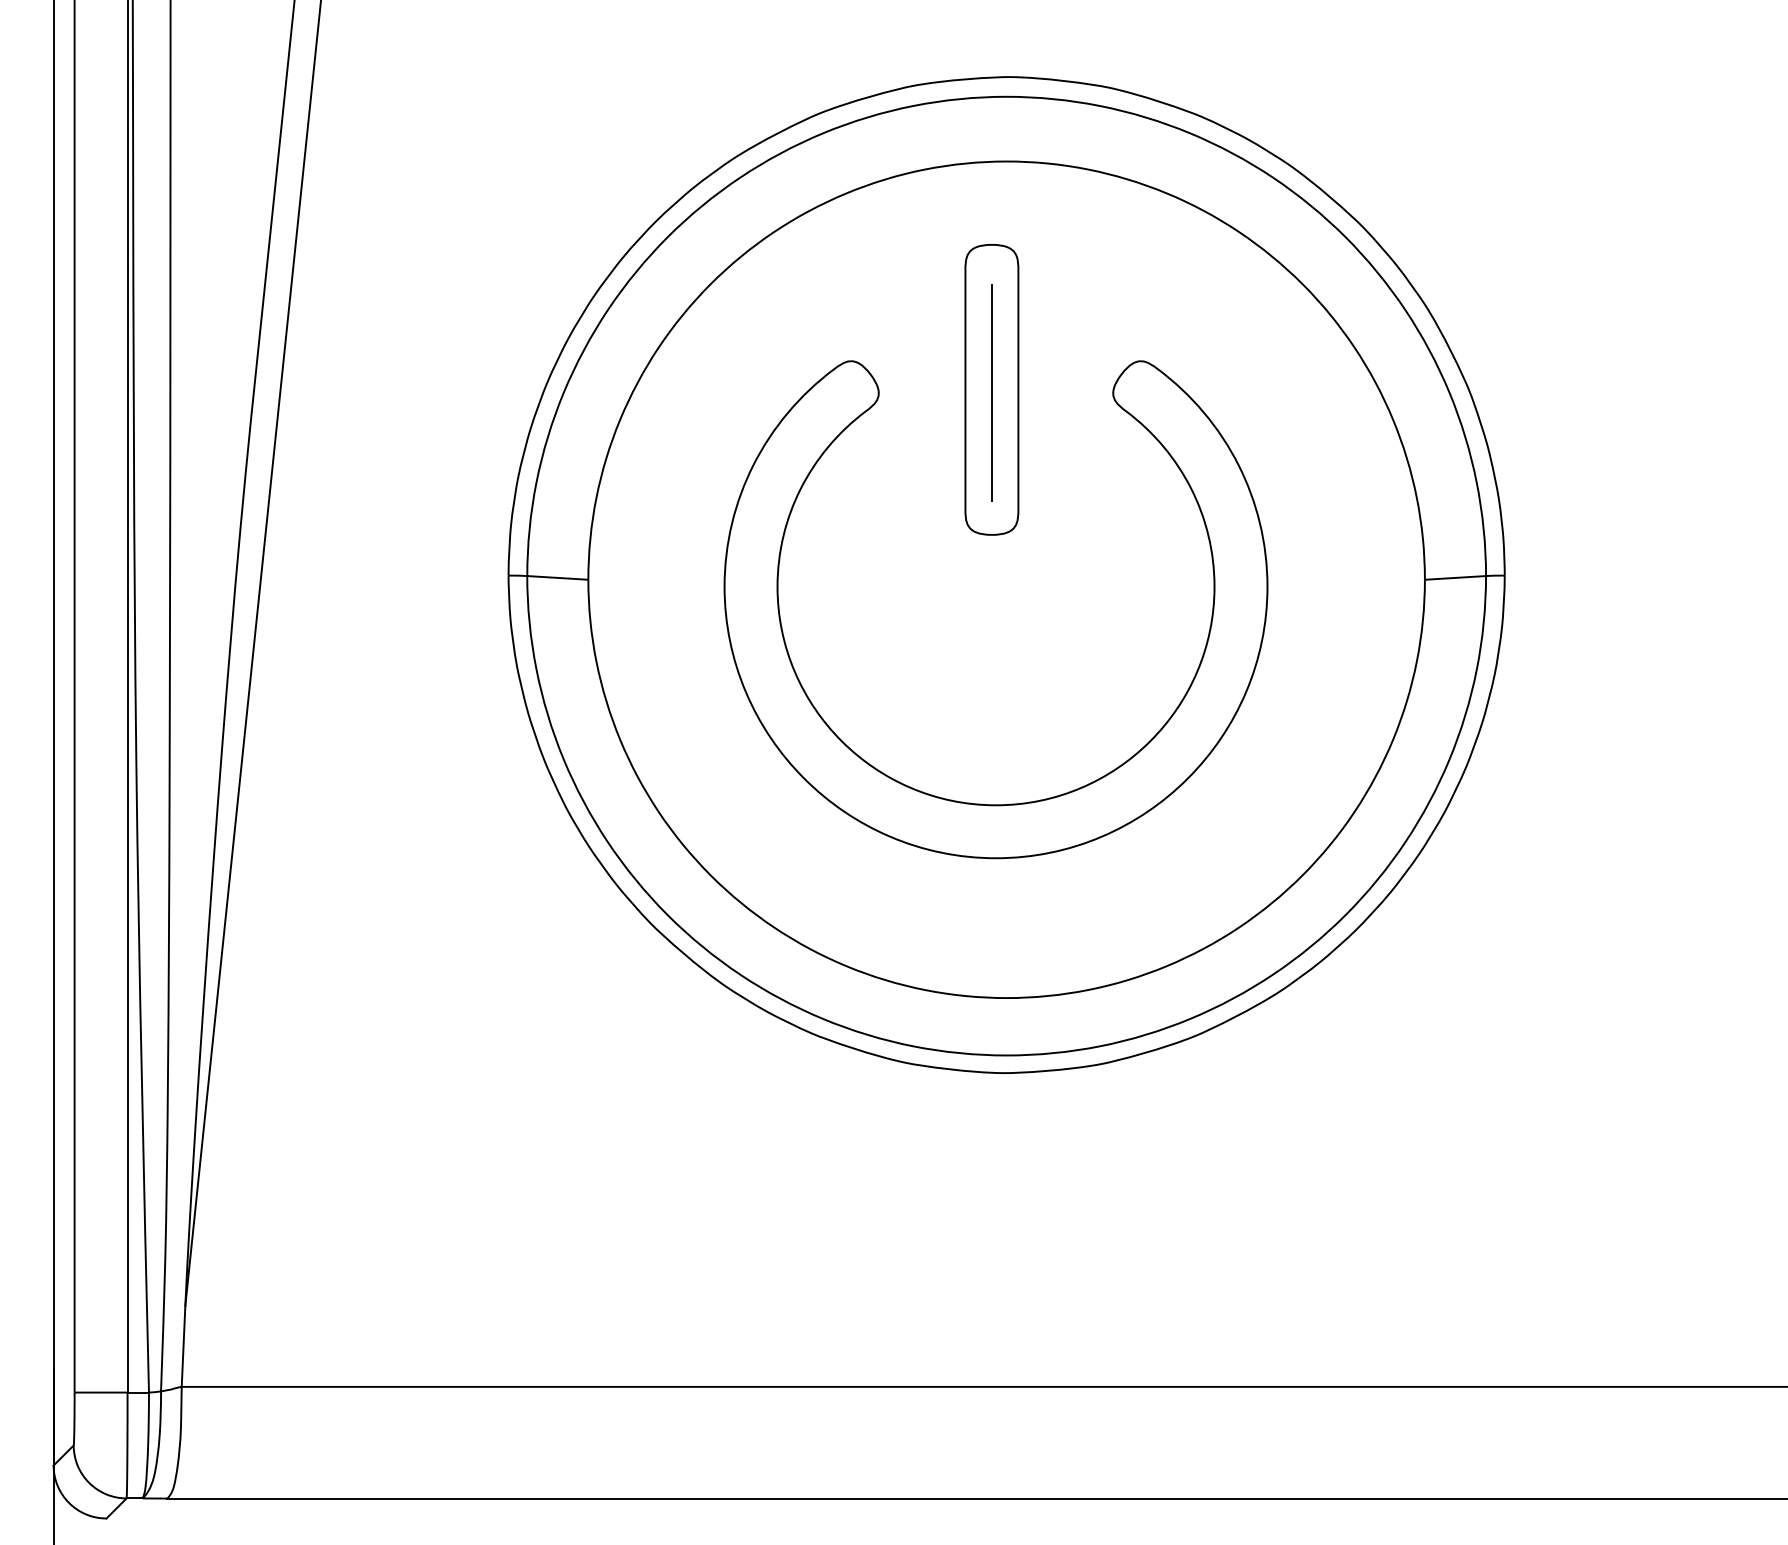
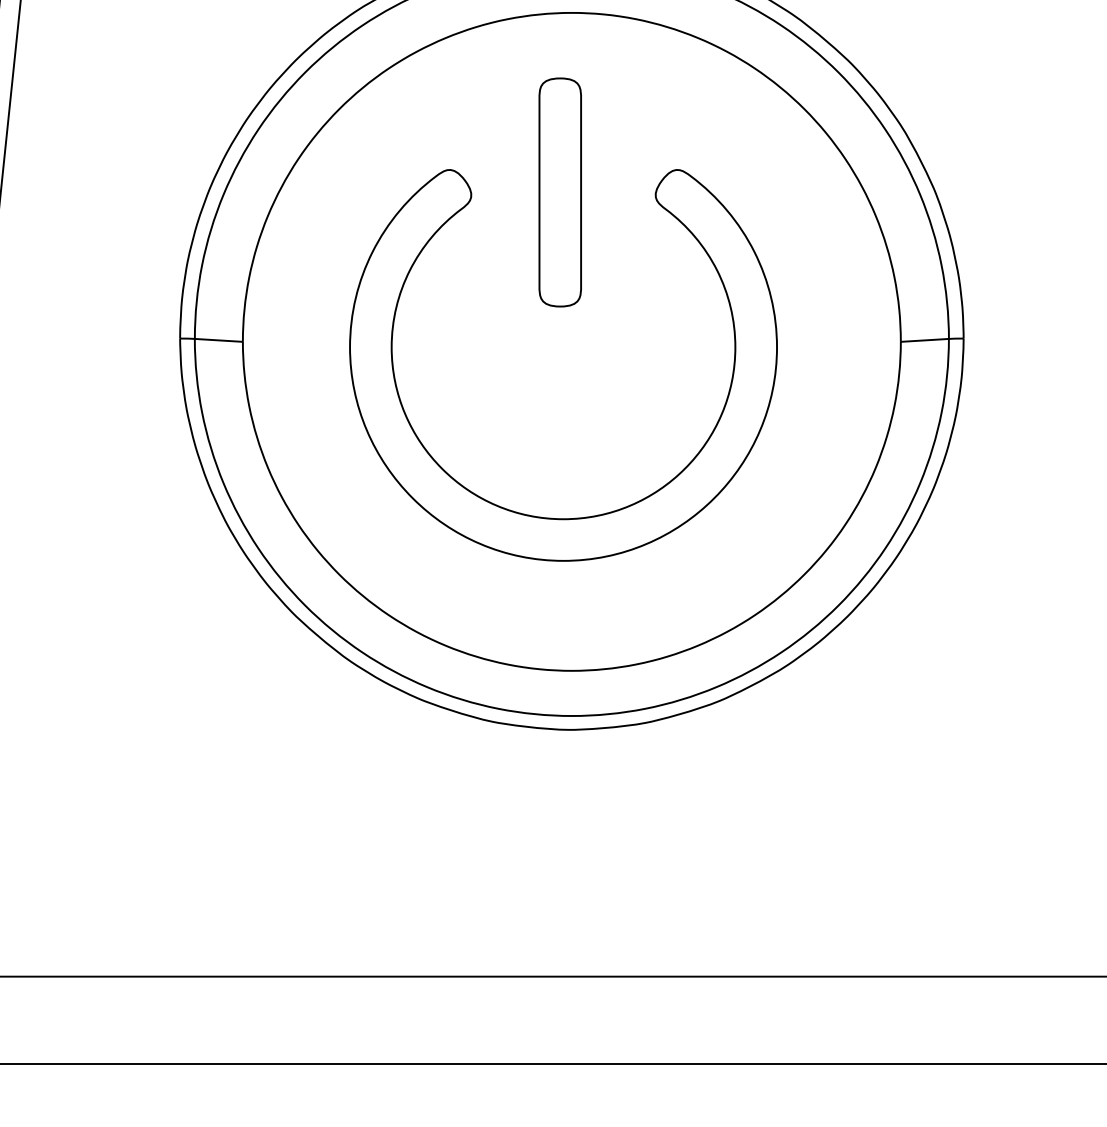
line: (992, 392) -> (560, 194), removed

